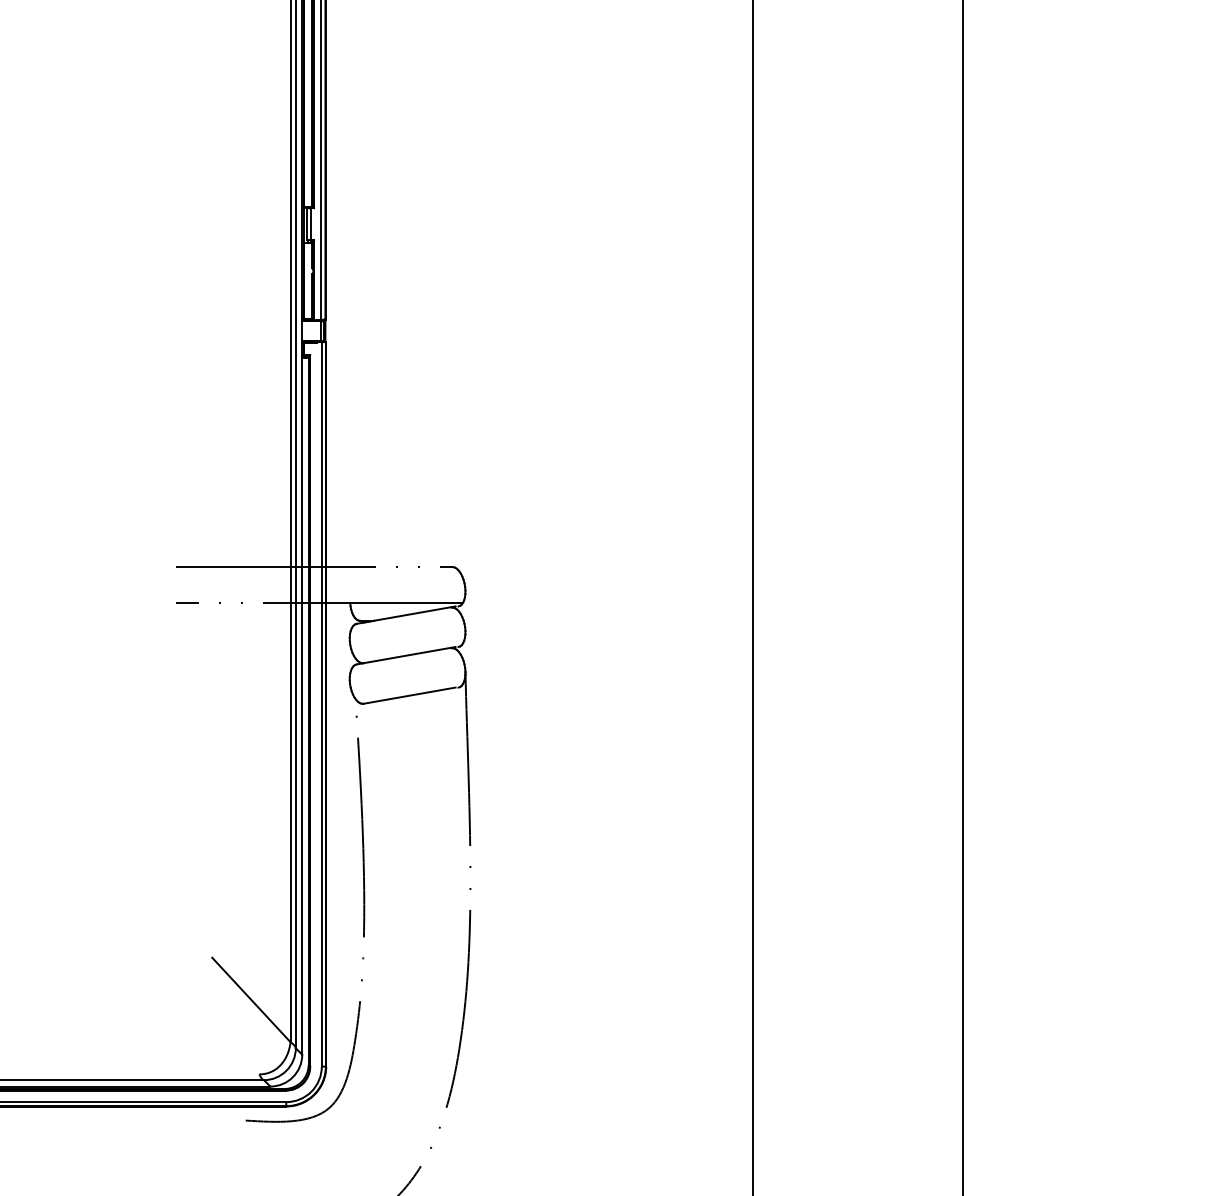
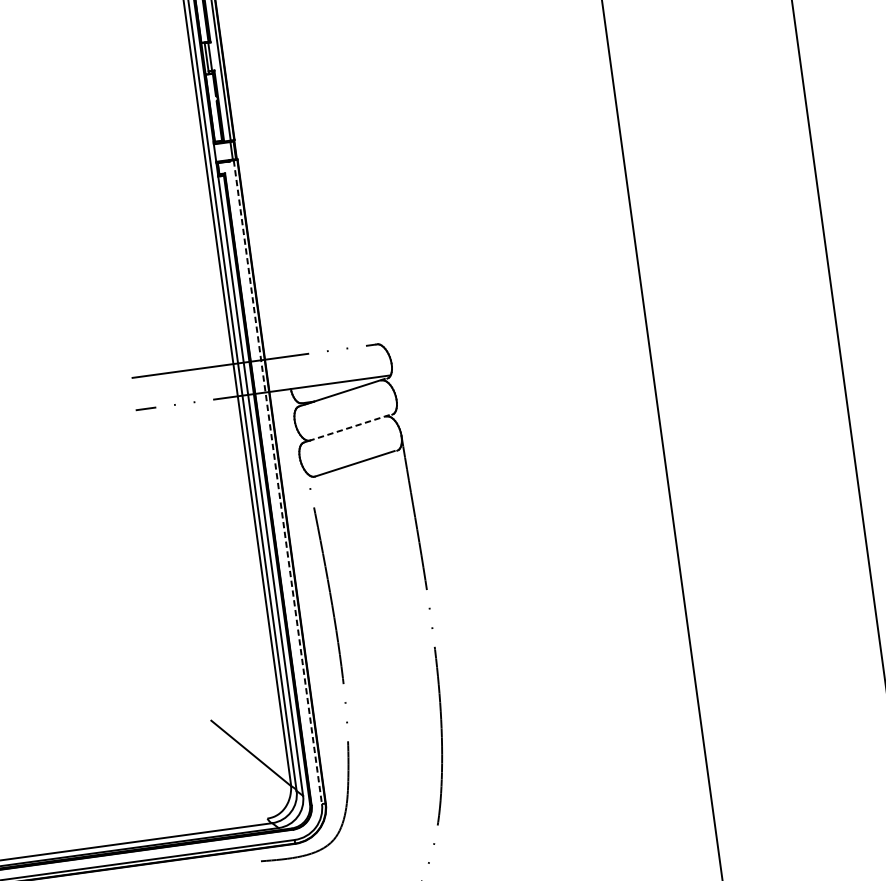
line: (409, 655) -> (349, 428), solid -> dashed
line: (321, 704) -> (277, 482), solid -> dashed

